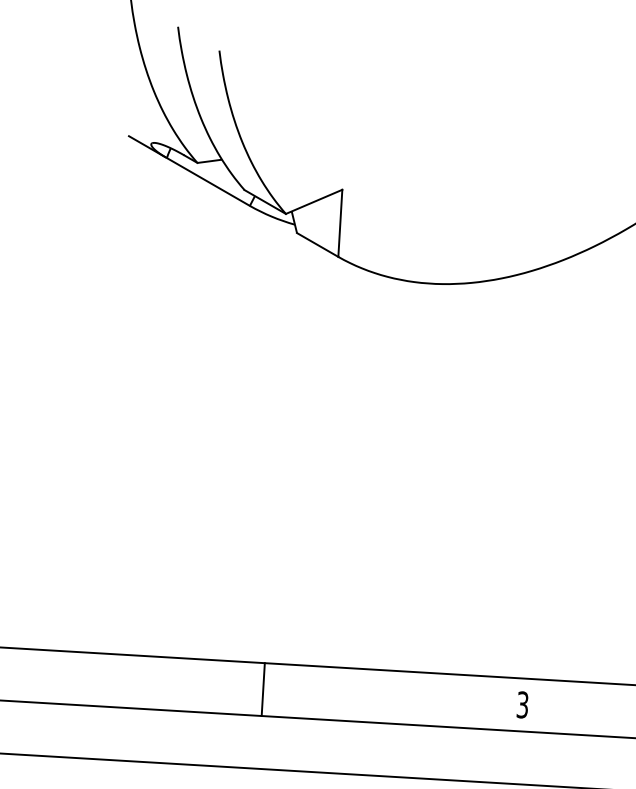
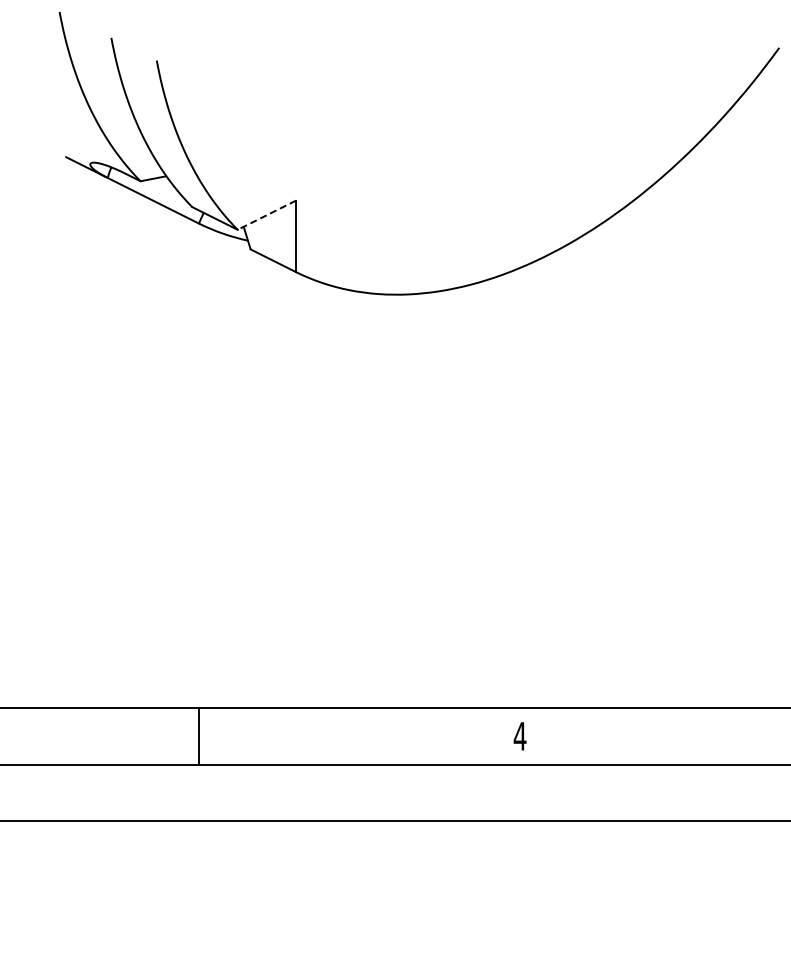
line: (313, 202) -> (266, 215), solid -> dashed
line: (263, 689) -> (198, 736), moved
text: (522, 704) -> (519, 735), 3 -> 4

